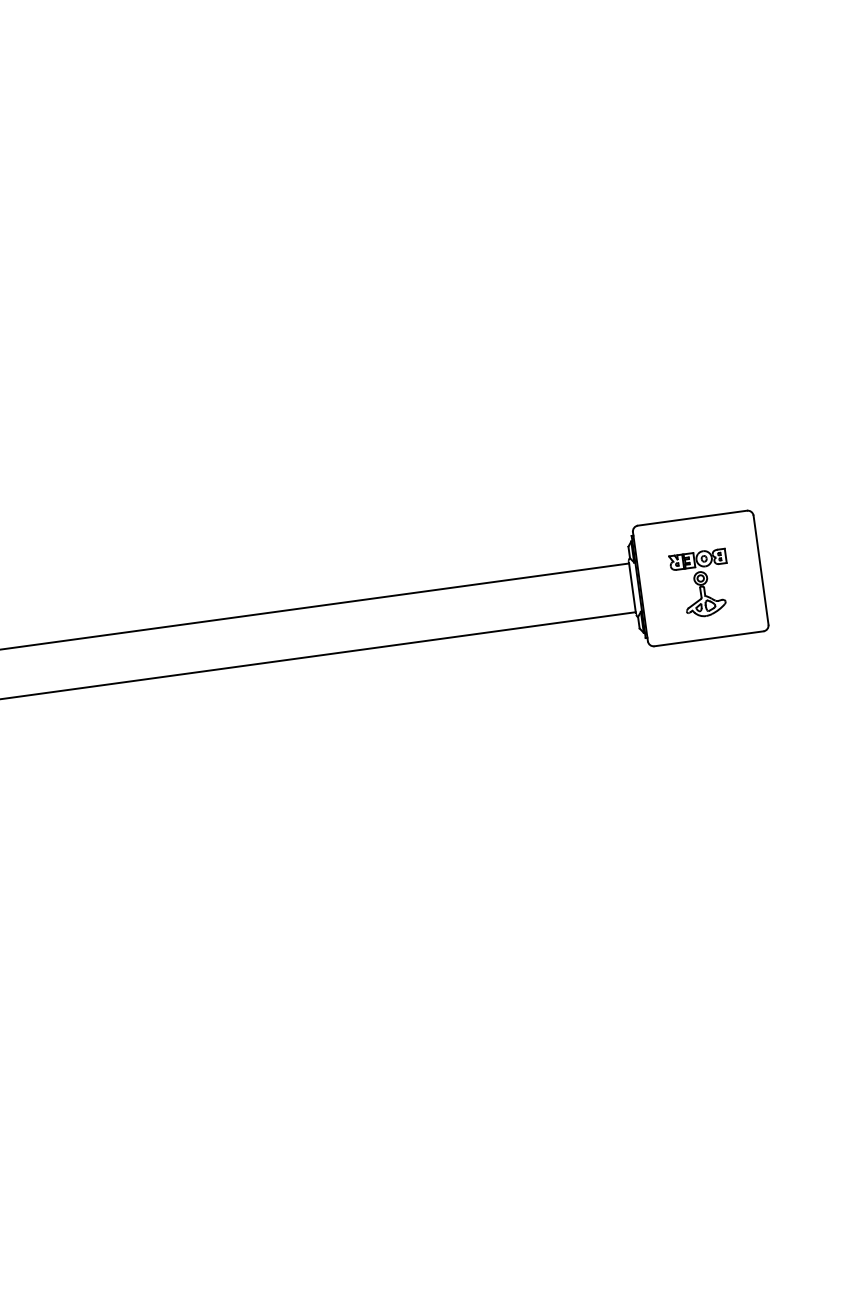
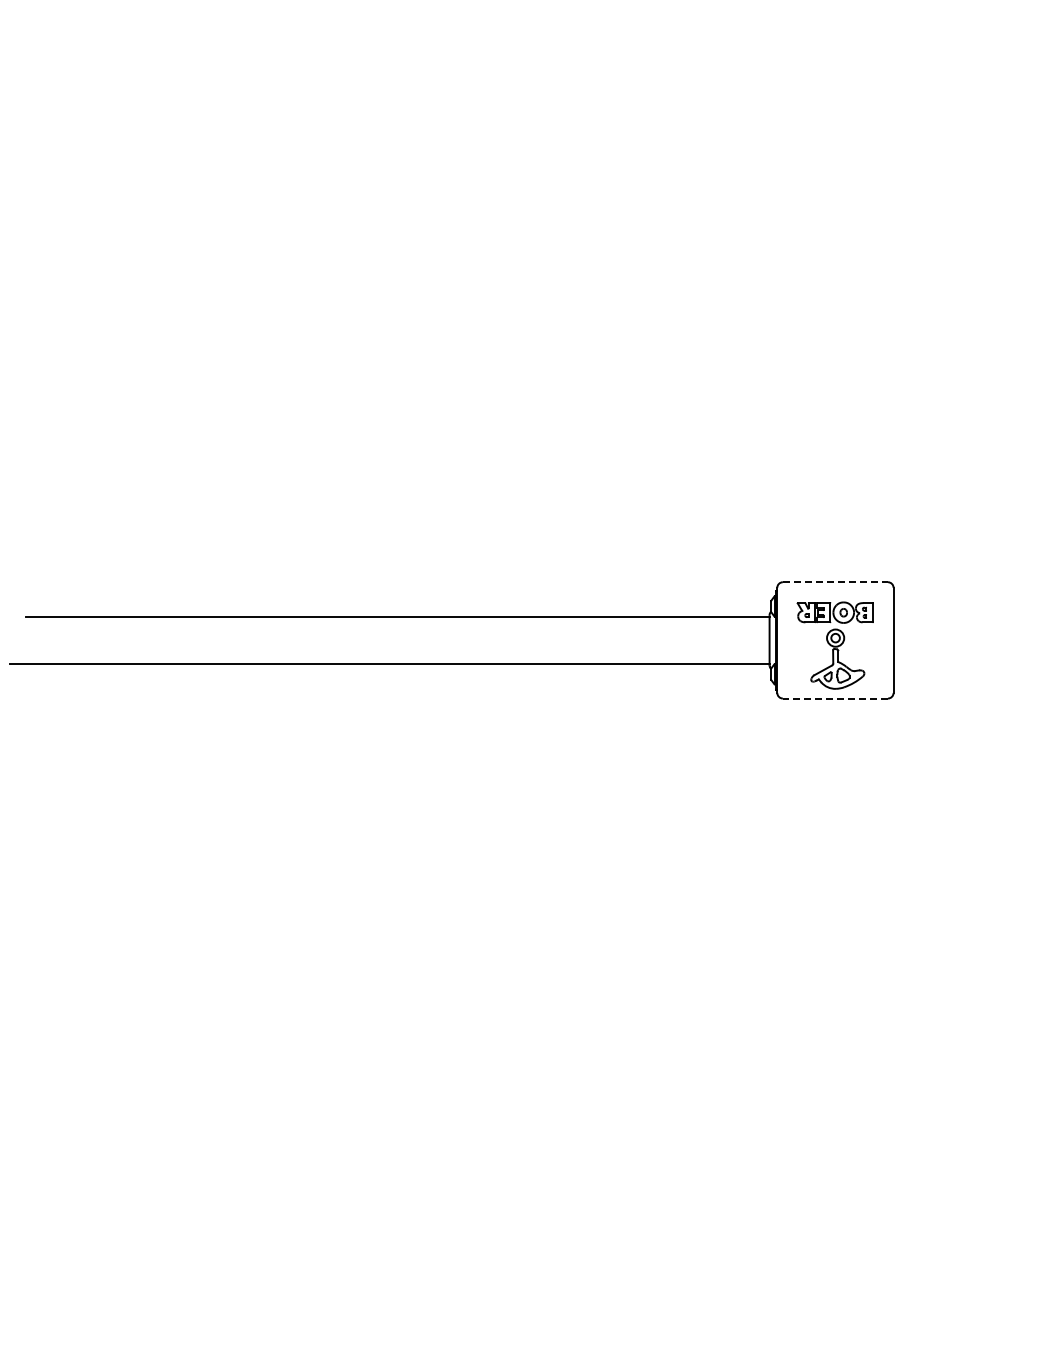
line: (692, 518) -> (835, 582), solid -> dashed
part: (700, 583) -> (834, 645), size x1.4
line: (709, 638) -> (835, 698), solid -> dashed

